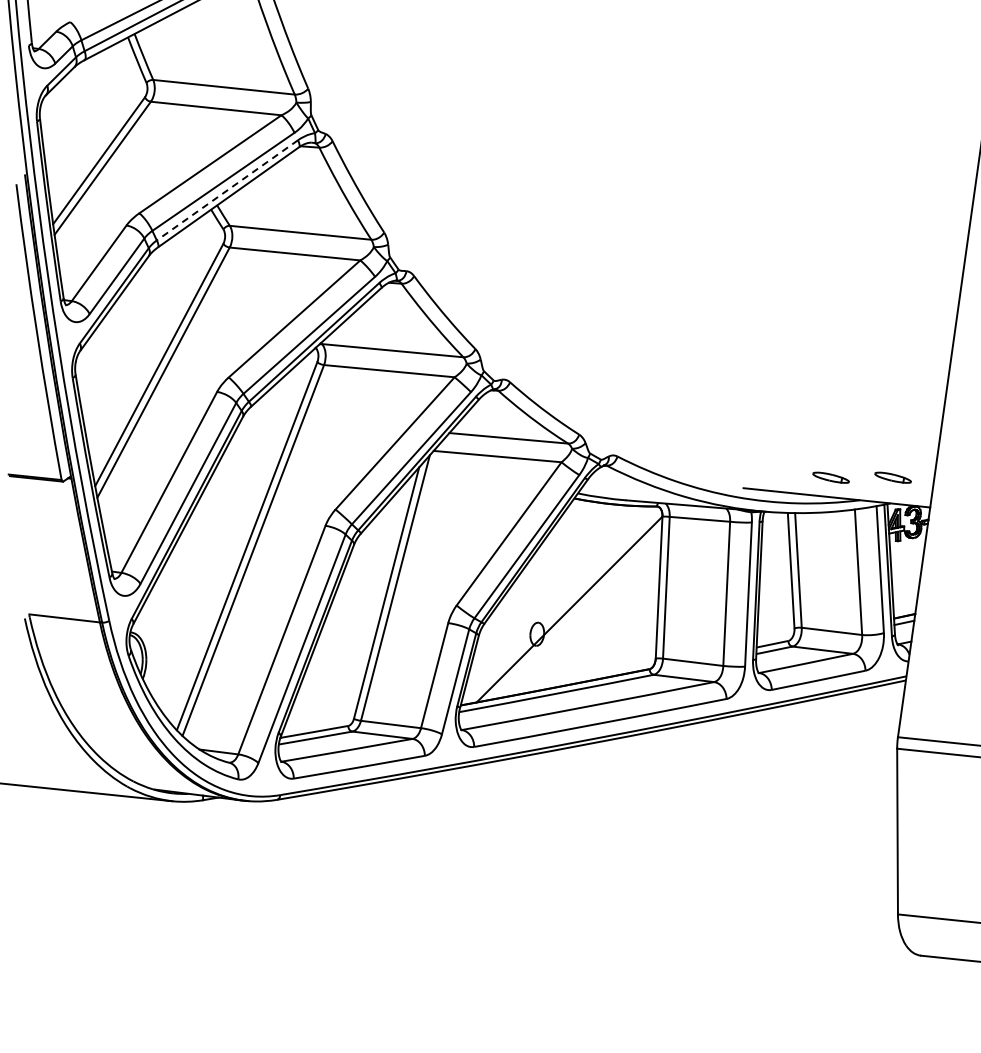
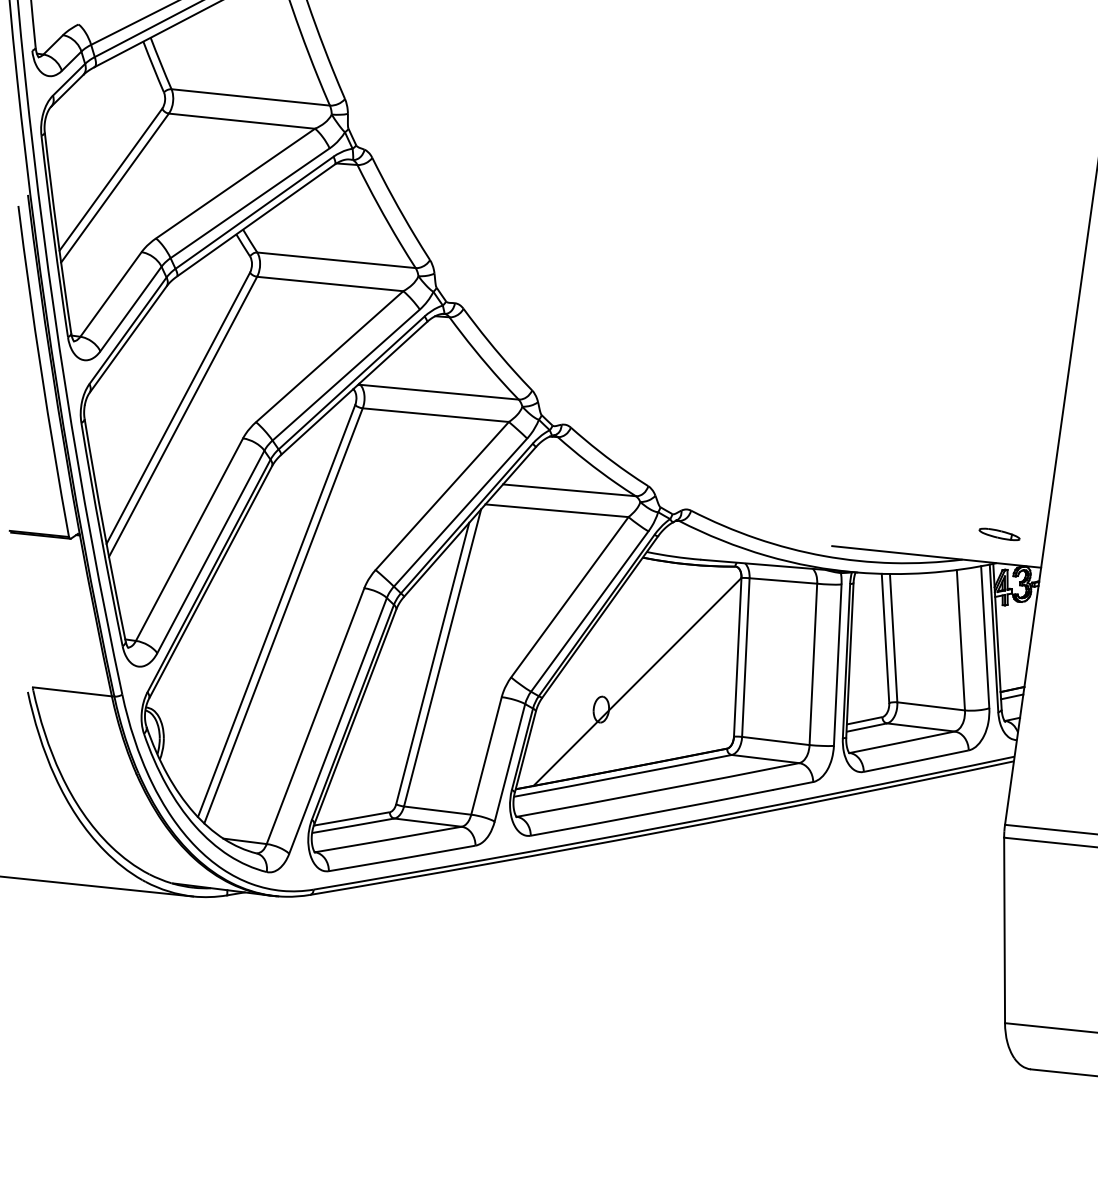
line: (227, 190) -> (254, 212), dashed -> solid
part: (830, 477) -> (929, 534), removed

